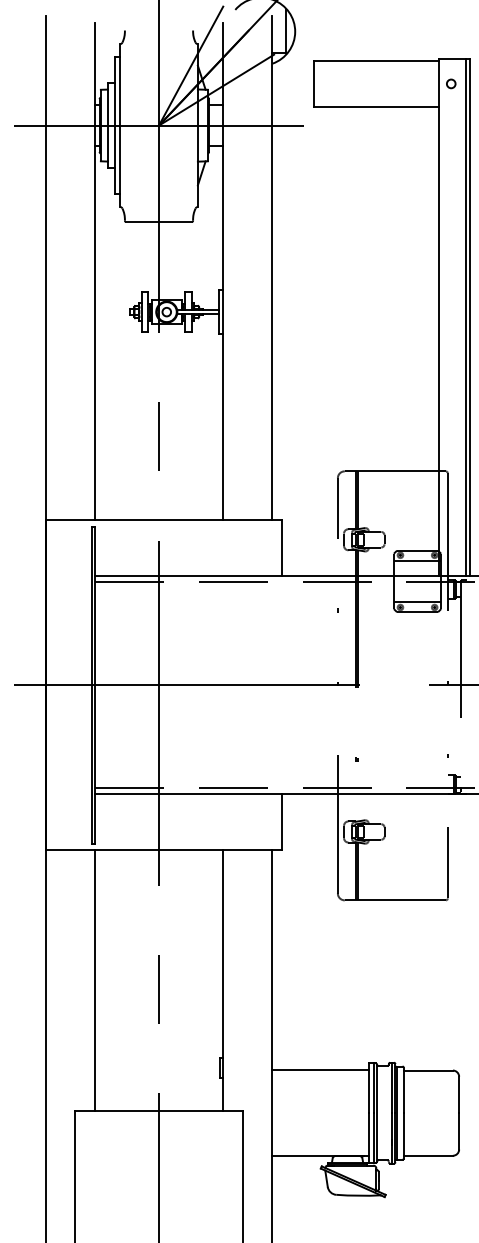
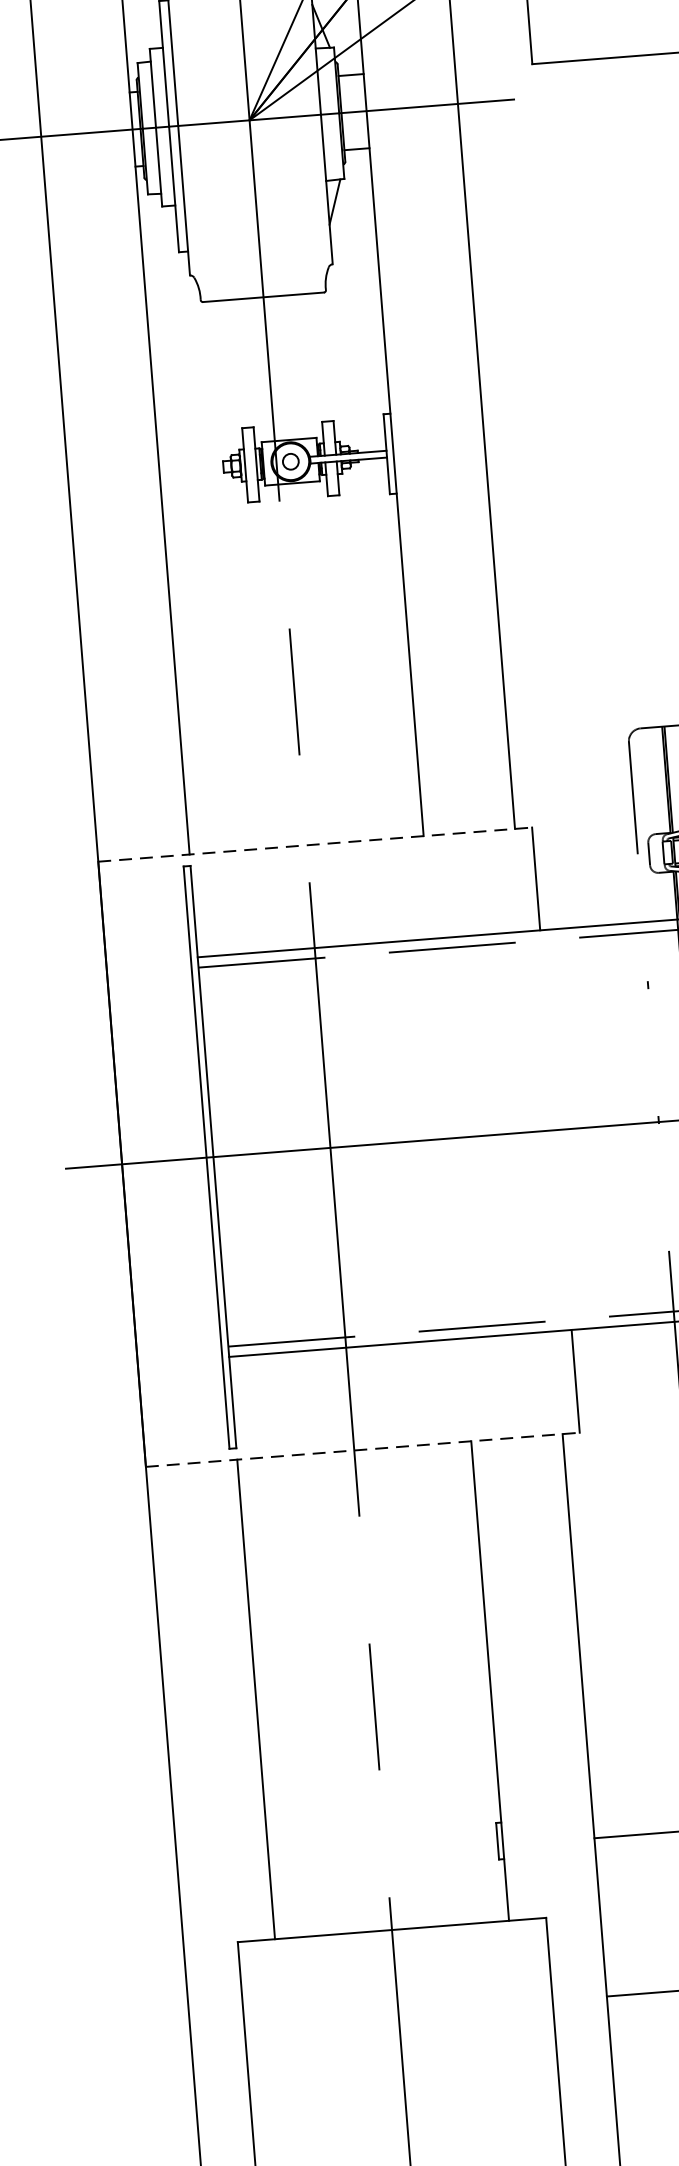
line: (164, 520) -> (316, 844), solid -> dashed
line: (164, 849) -> (364, 1448), solid -> dashed

